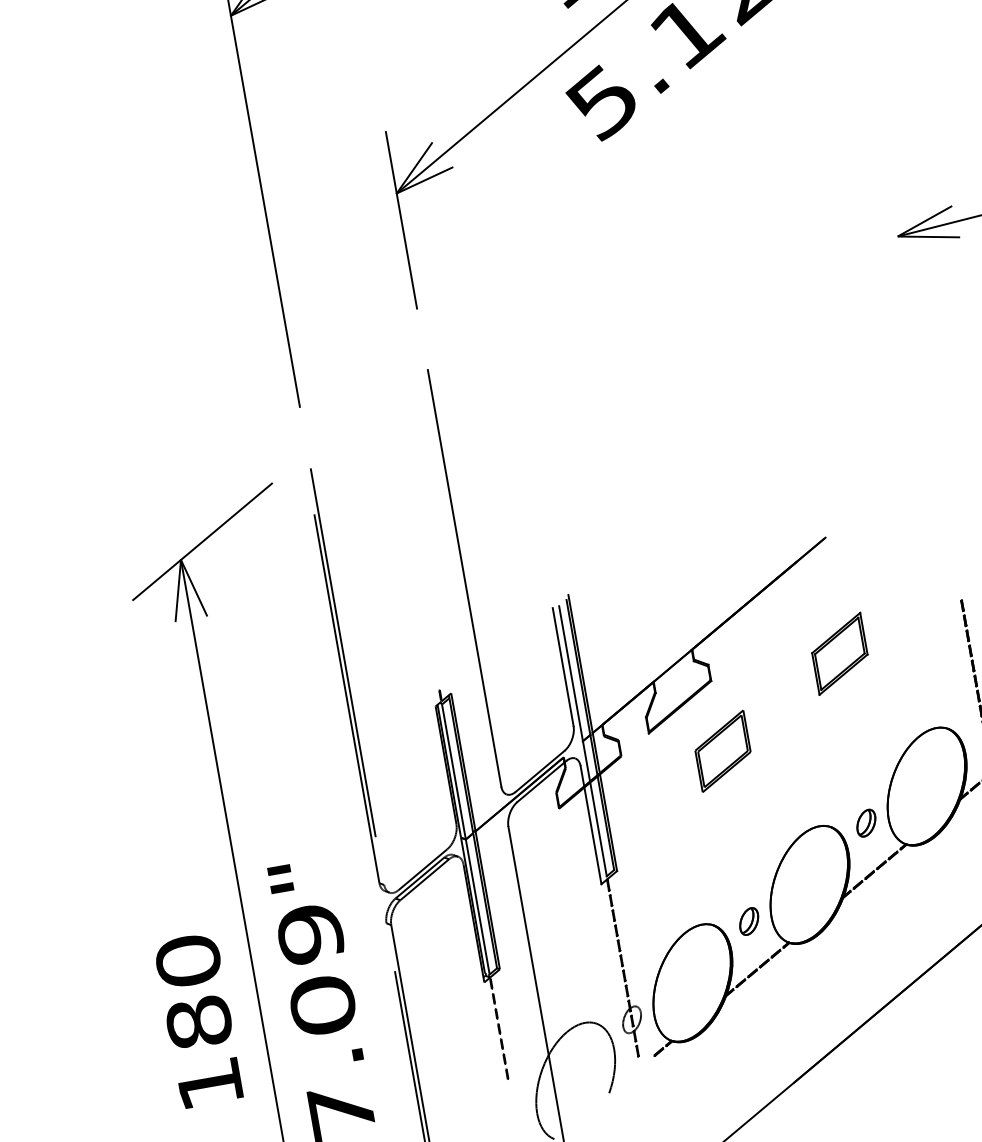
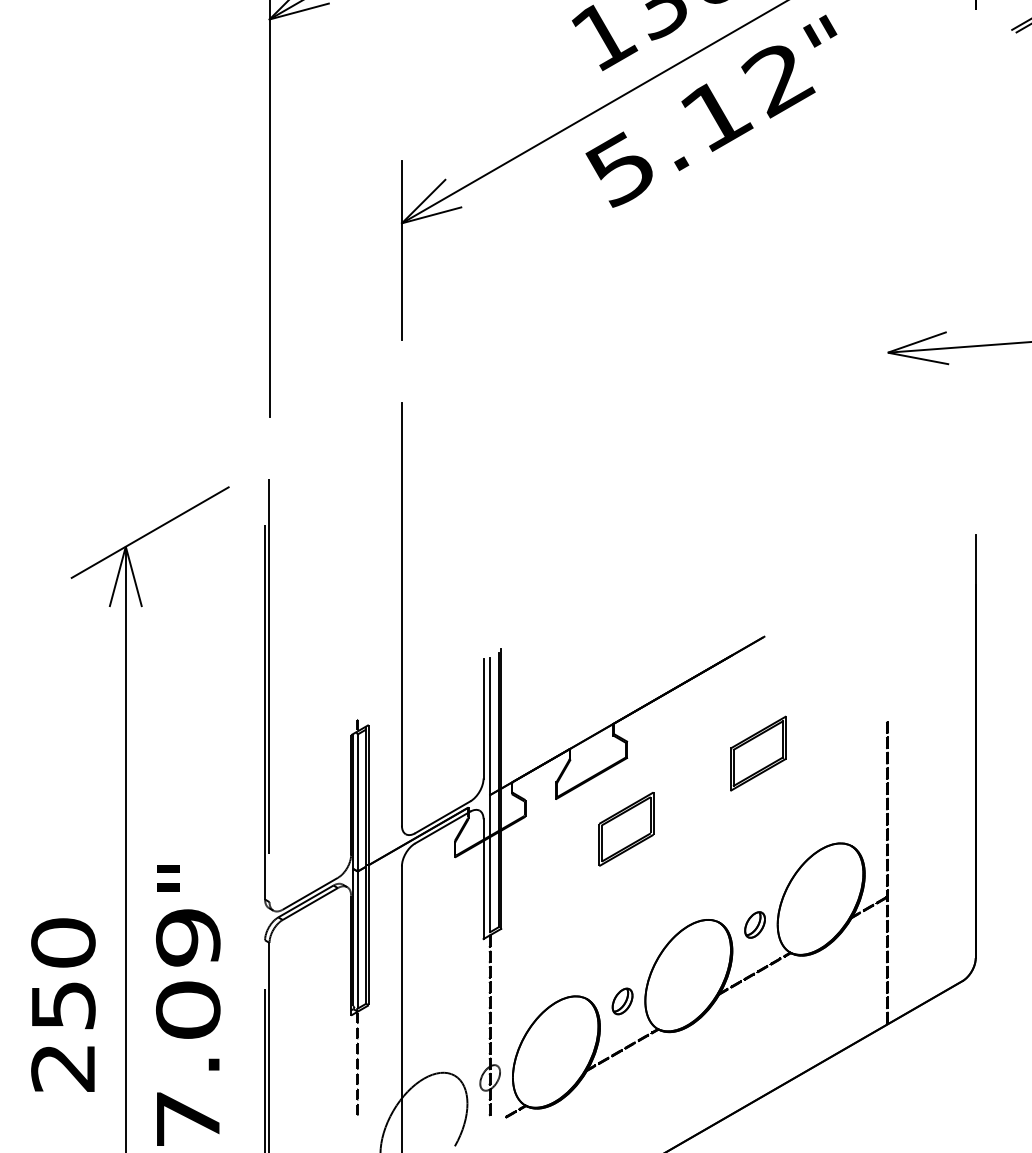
text: (204, 1052) -> (63, 1035), 180 -> 250

